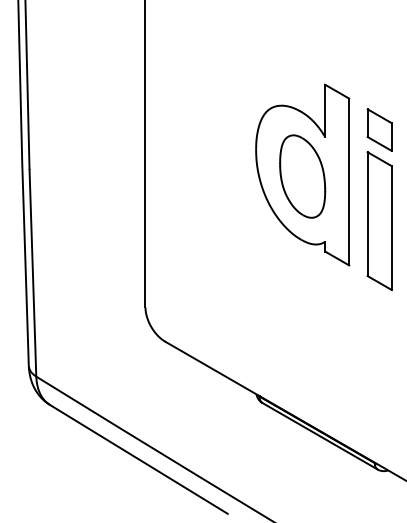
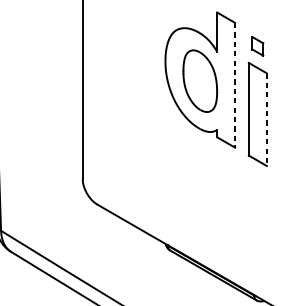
part: (379, 129) -> (257, 45), size x0.6
line: (349, 182) -> (235, 85), solid -> dashed
line: (391, 228) -> (266, 120), solid -> dashed

